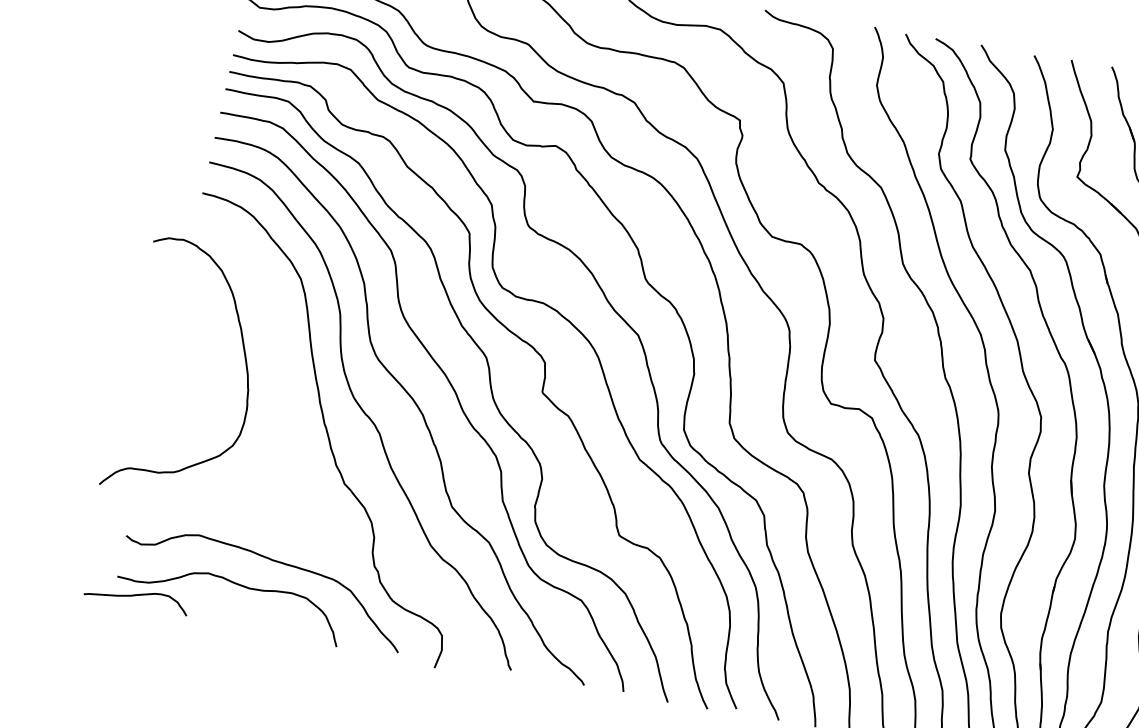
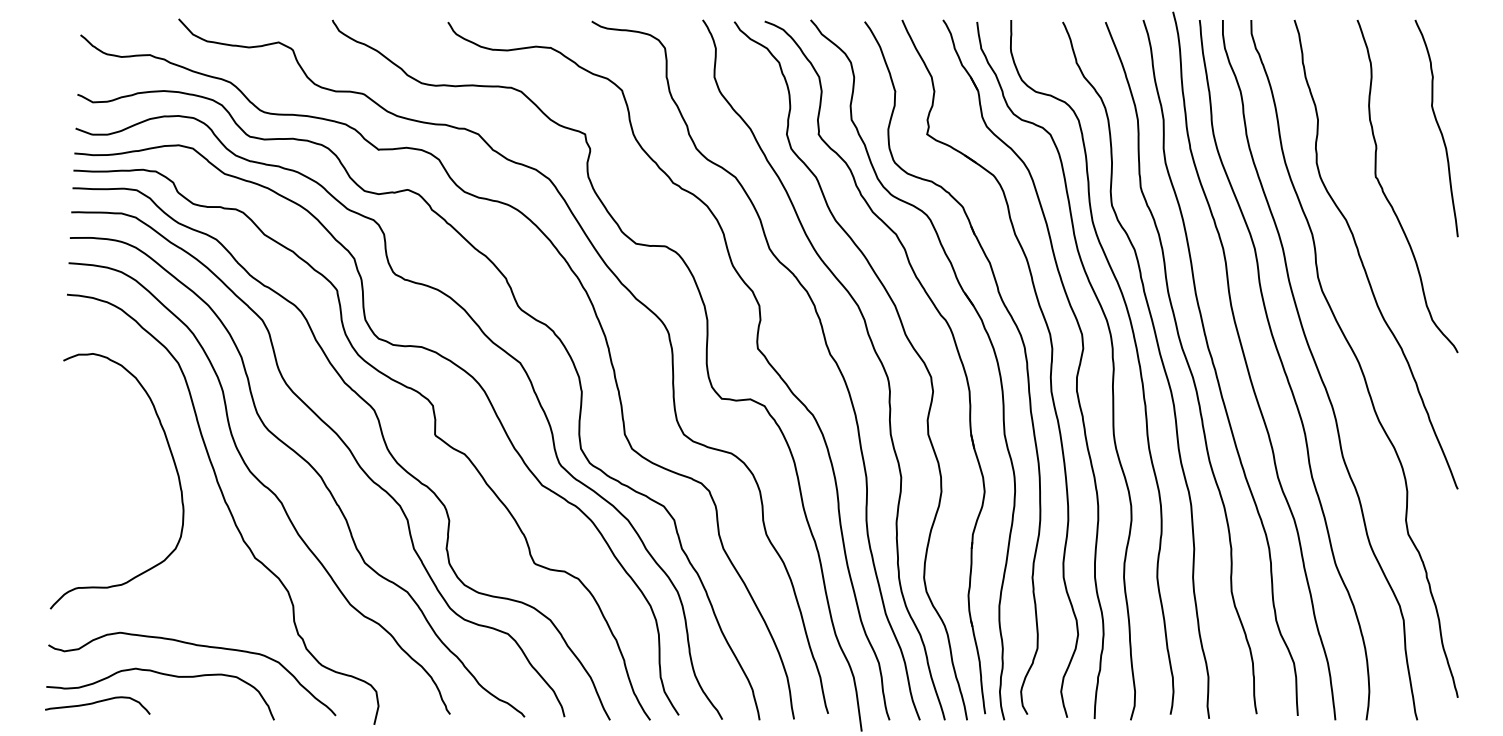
curve: (244, 361) -> (173, 463), moved
curve: (135, 596) -> (96, 703), moved

